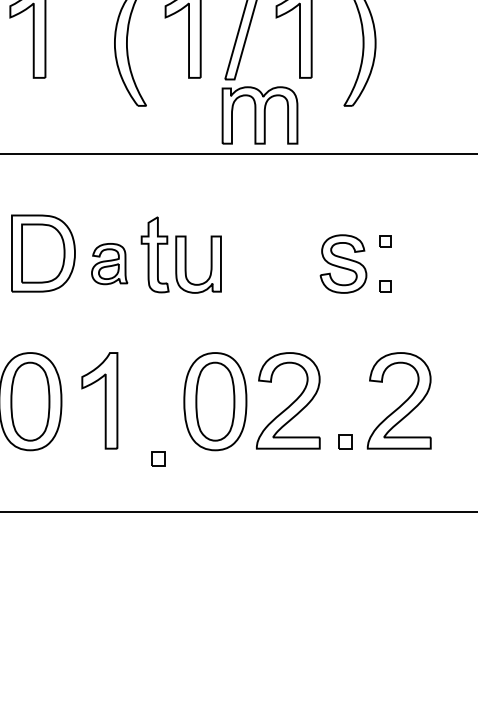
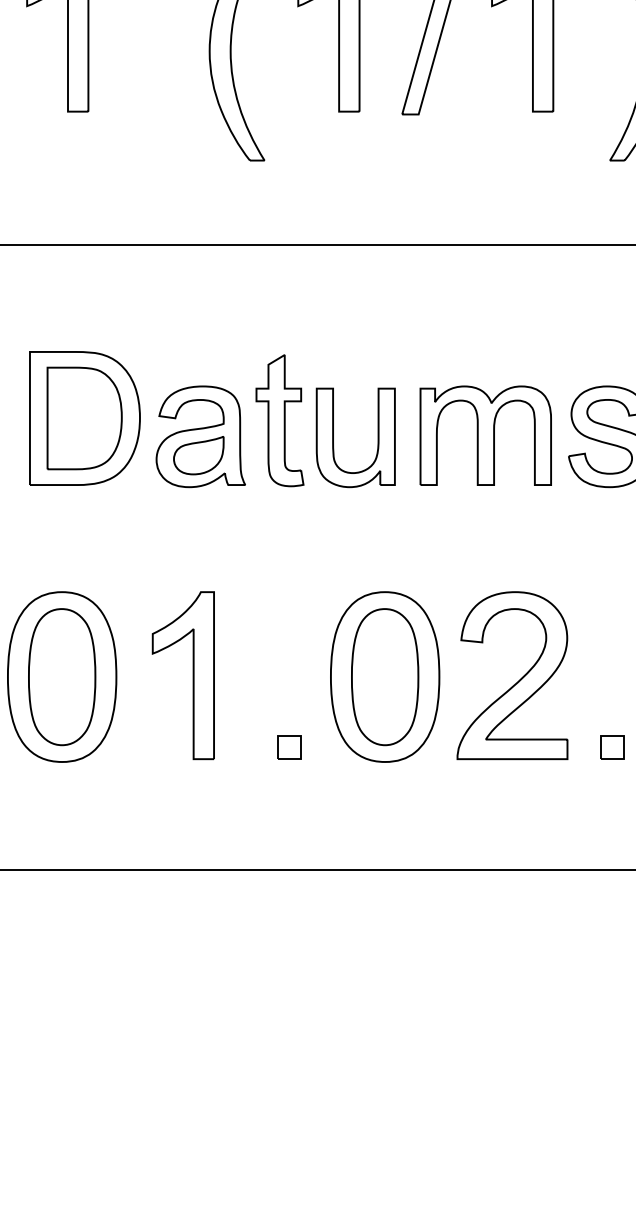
part: (259, 115) -> (484, 435), moved
part: (109, 263) -> (200, 435), size x1.43
part: (158, 458) -> (289, 746), moved

